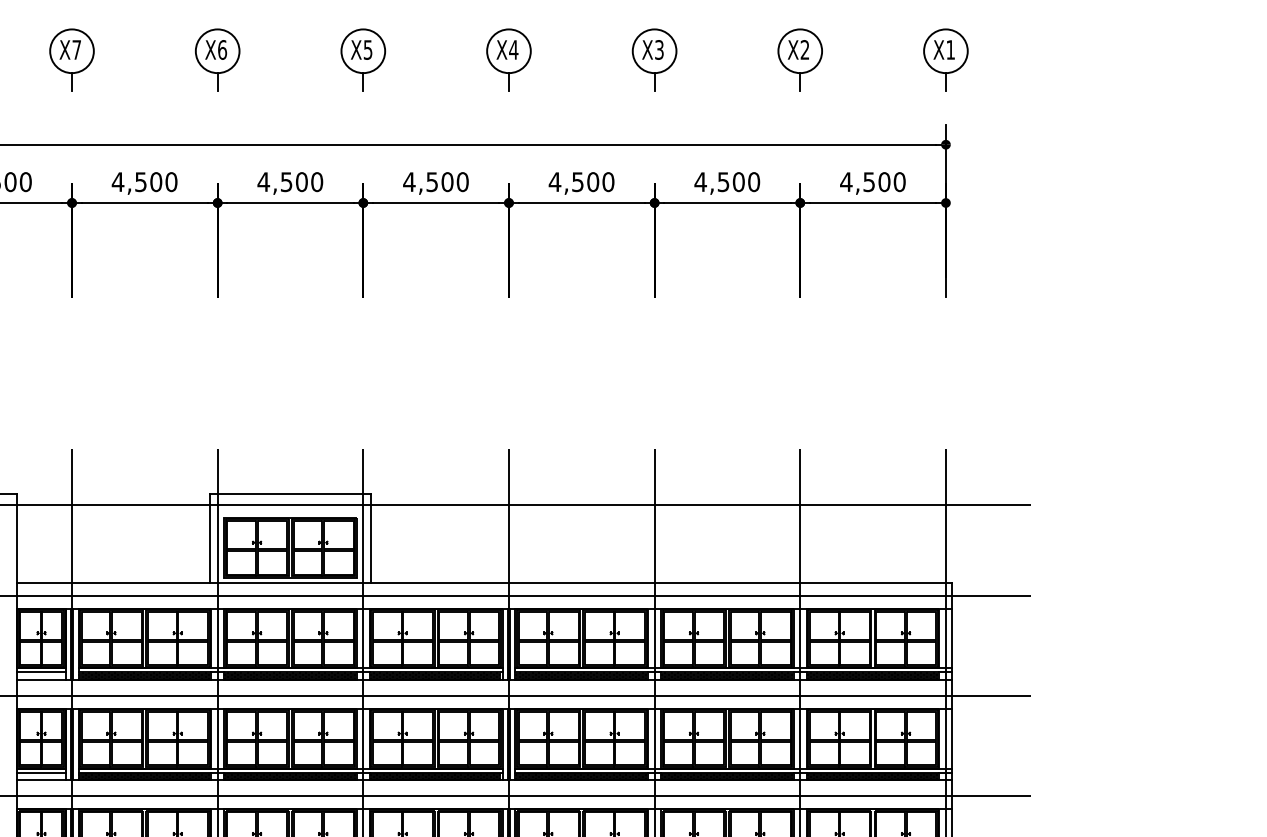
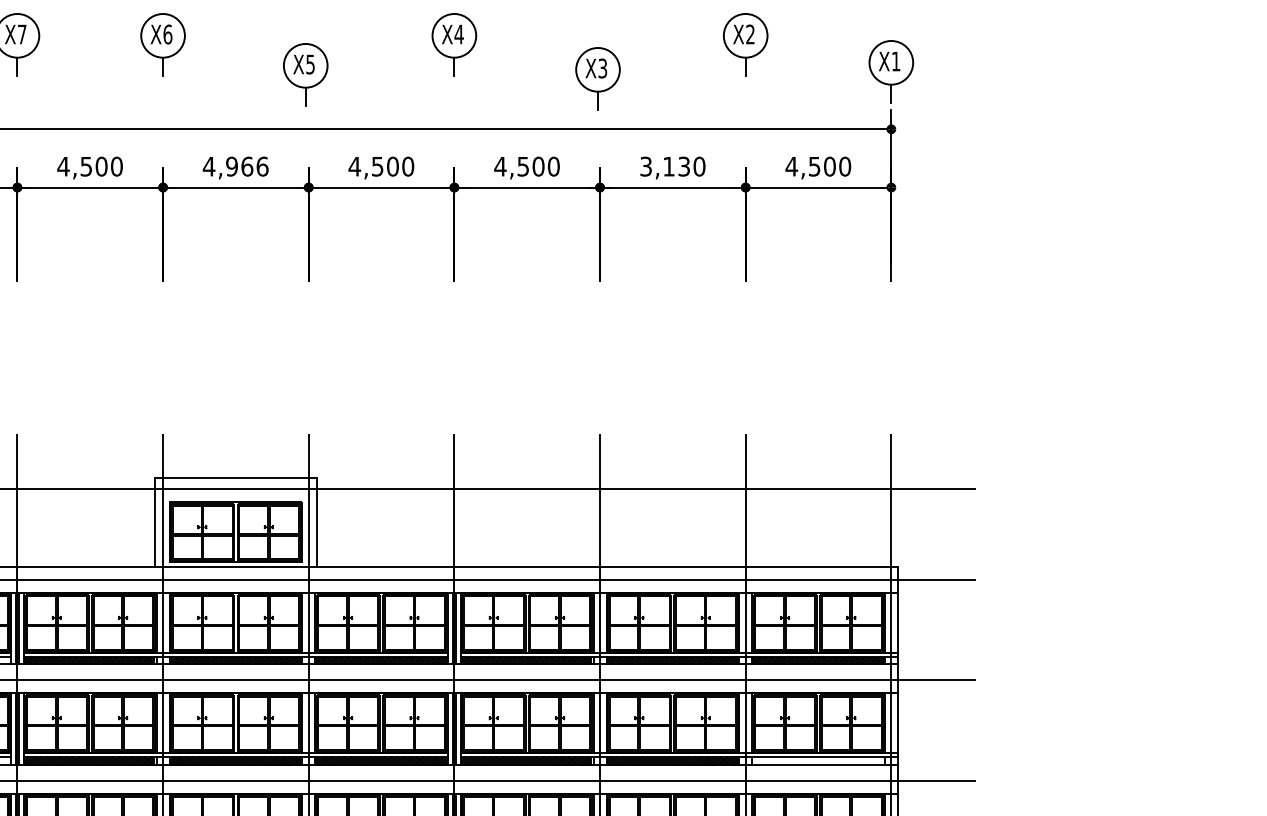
part: (363, 59) -> (305, 74), moved
part: (654, 59) -> (597, 78), moved
part: (945, 59) -> (890, 71), moved
text: (301, 181) -> (246, 166), 4,500 -> 4,966
text: (719, 182) -> (664, 167), 4,500 -> 3,130
hatch: (872, 776) -> (817, 761), removed

